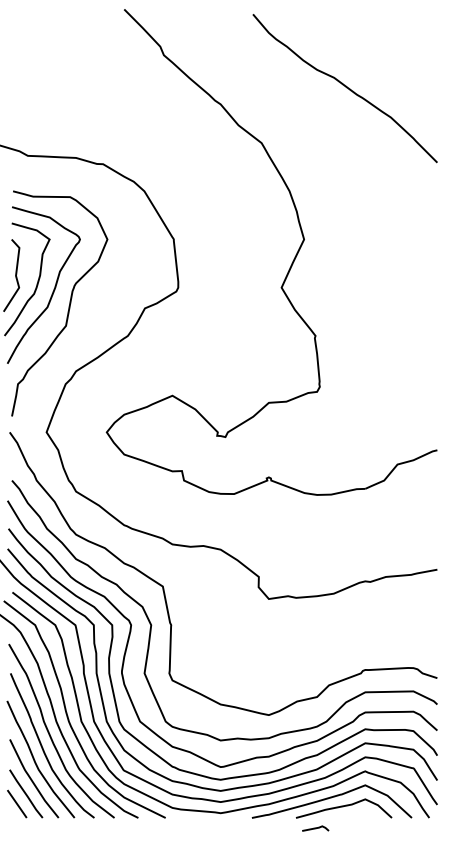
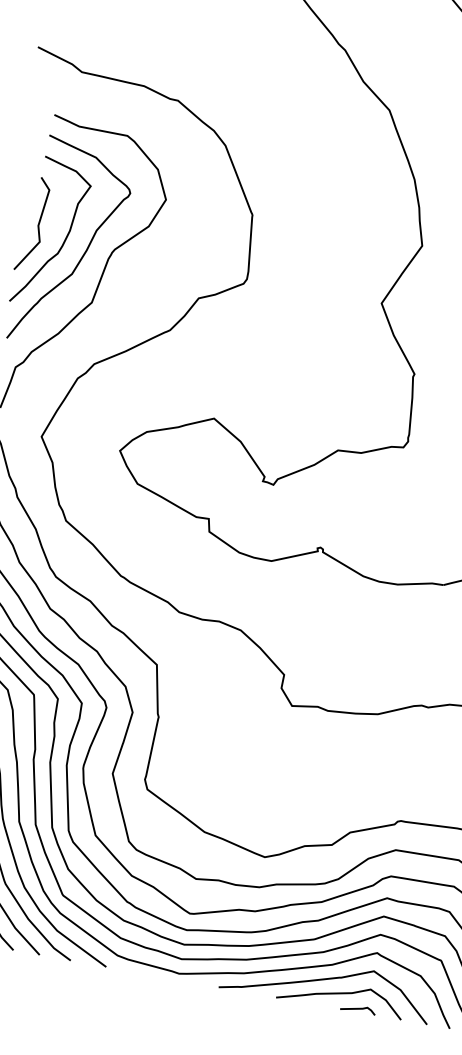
line: (315, 828) -> (358, 1008), moved

